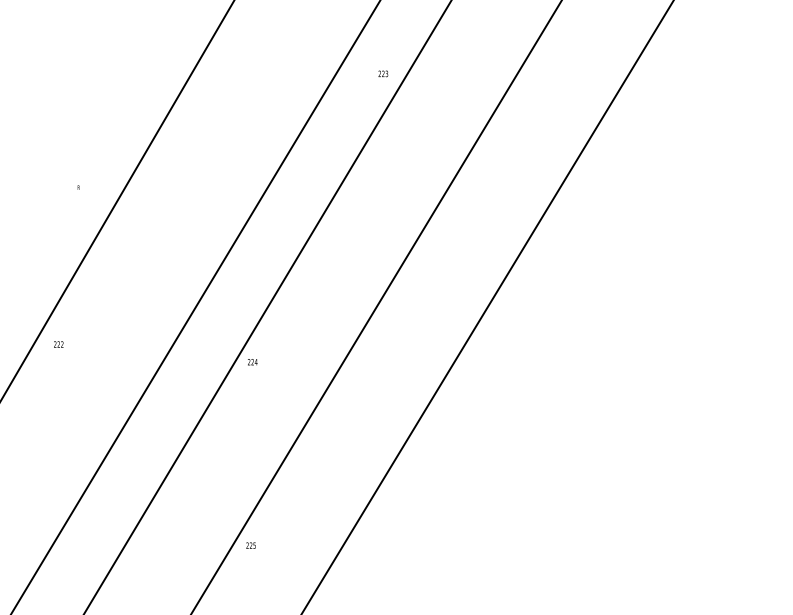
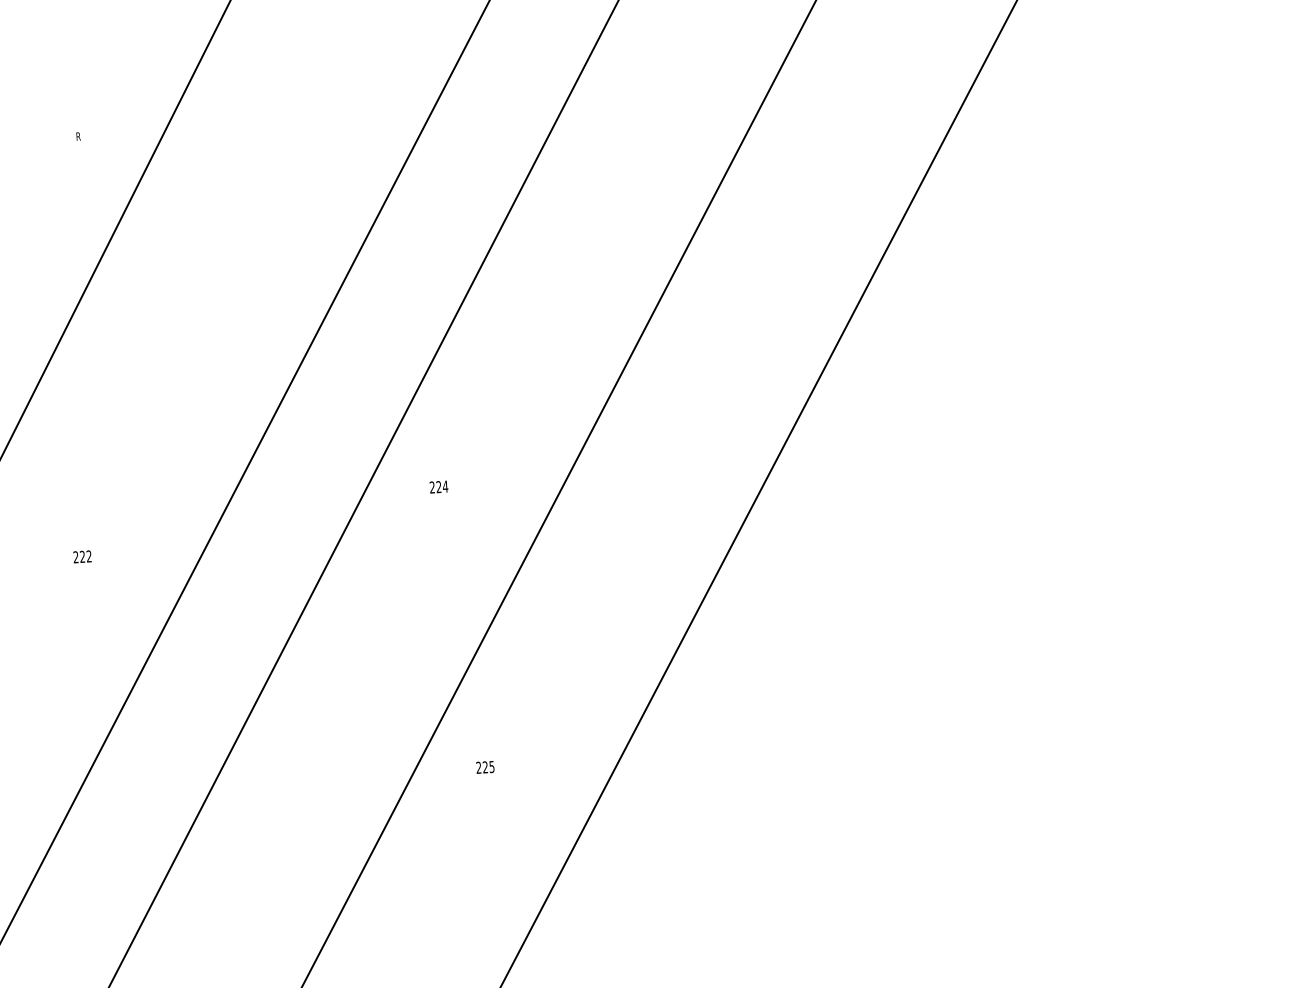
text: (58, 344) -> (82, 556), moved
text: (252, 362) -> (438, 487), moved
text: (250, 545) -> (484, 767), moved

